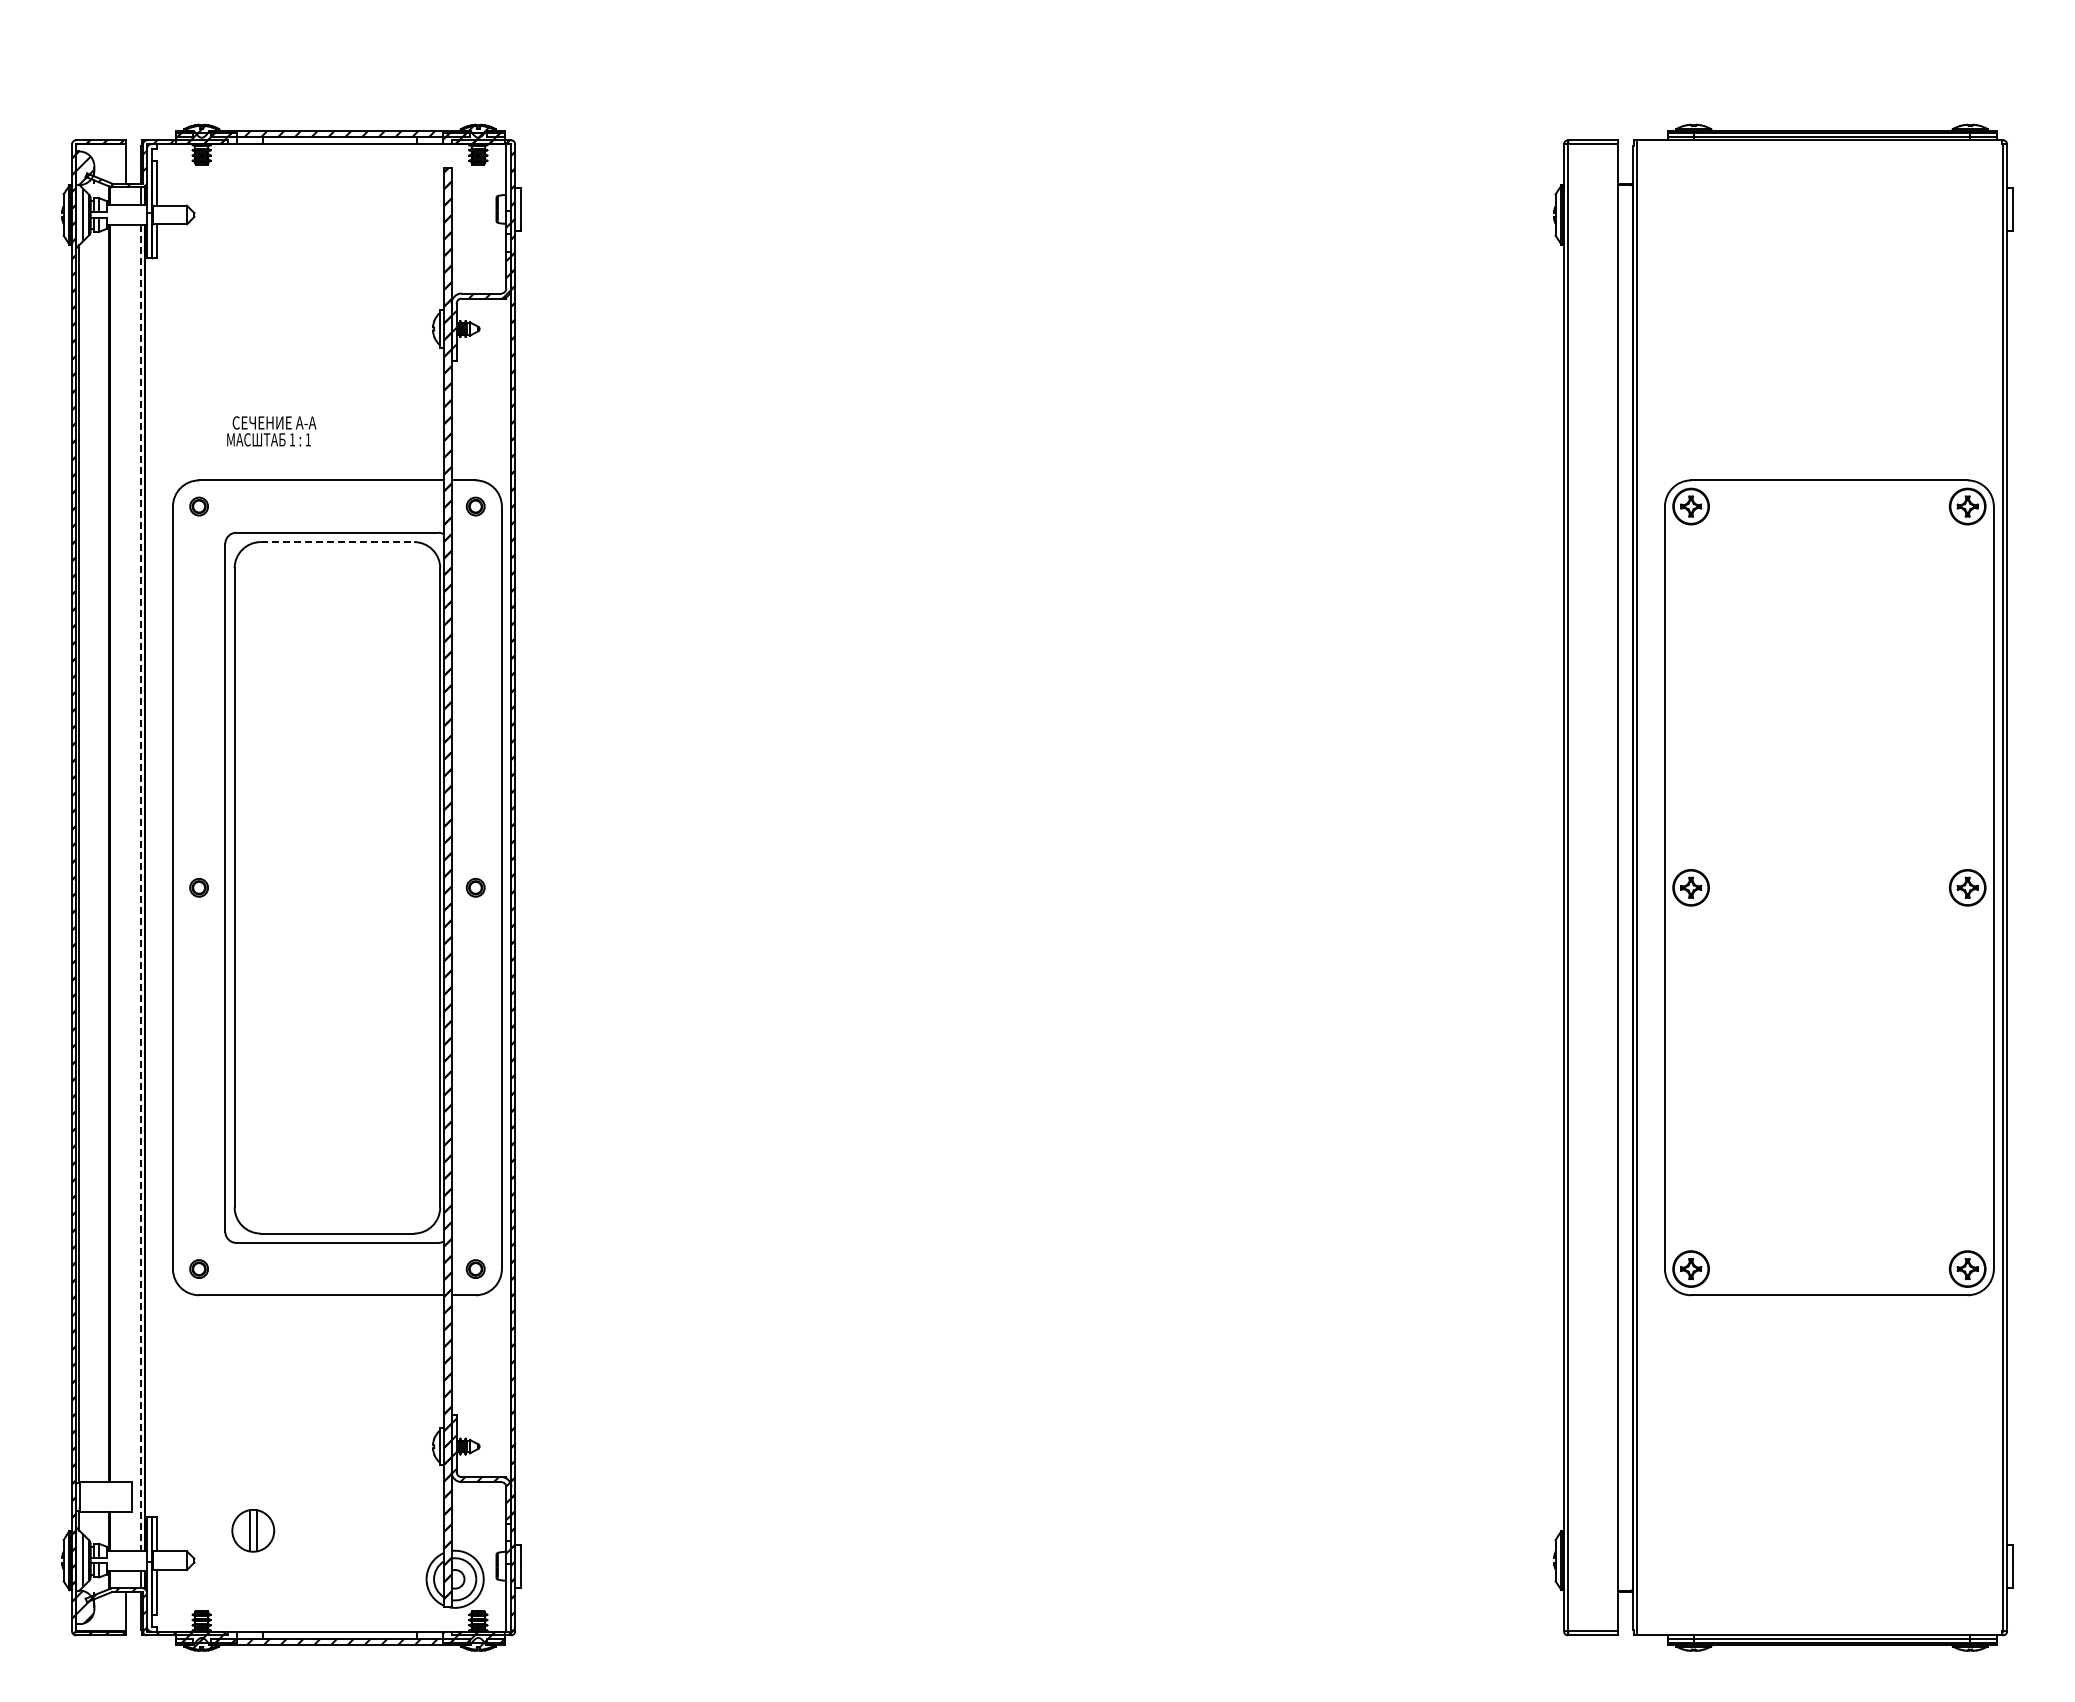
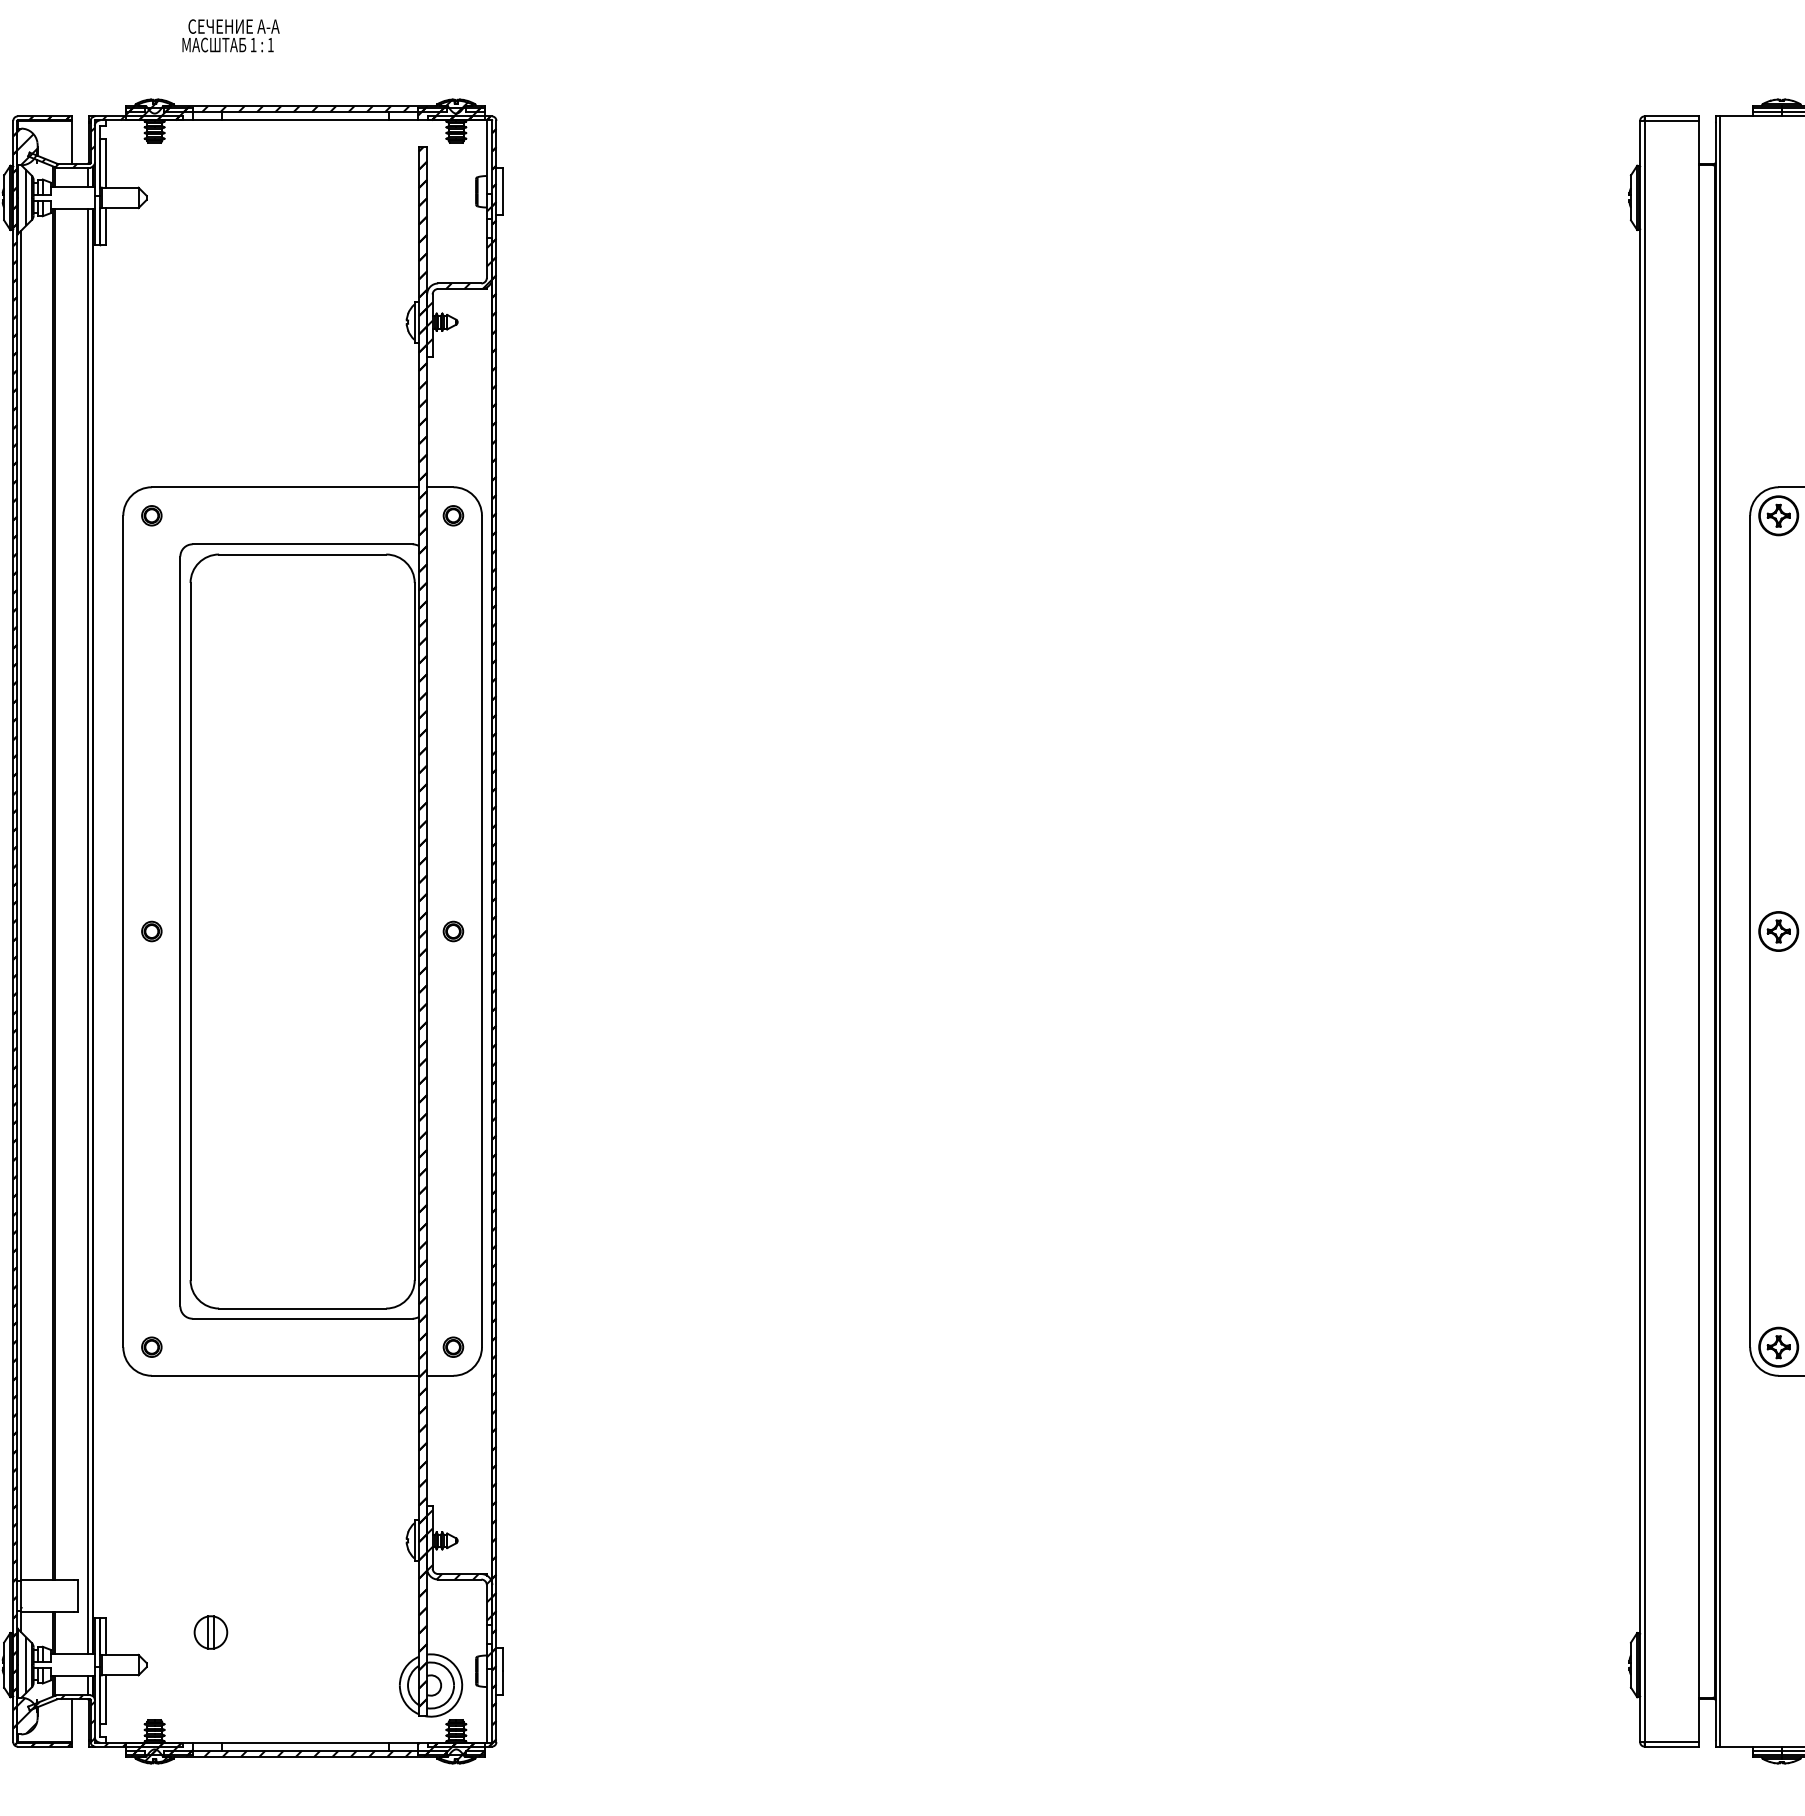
text: (271, 431) -> (230, 35), moved
line: (337, 542) -> (302, 554), dashed -> solid
line: (140, 887) -> (87, 931), dashed -> solid
part: (253, 1530) -> (211, 1632), size x0.71

